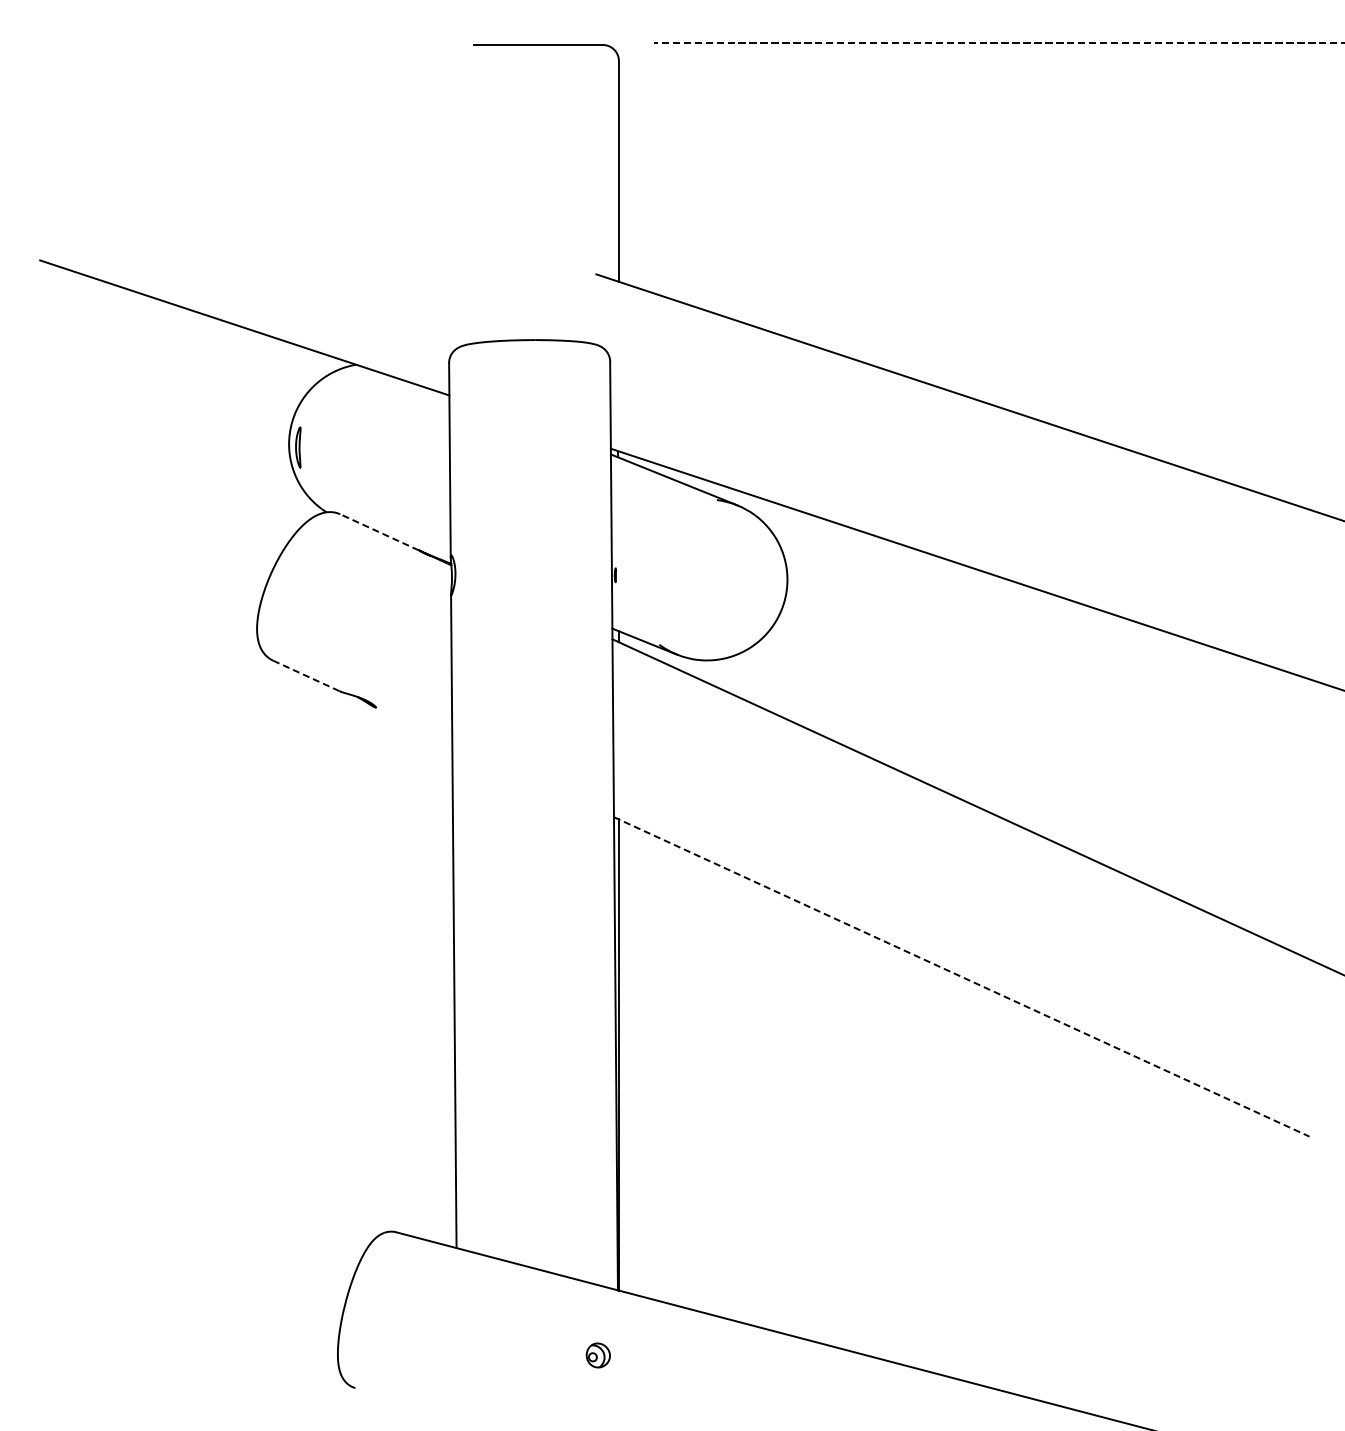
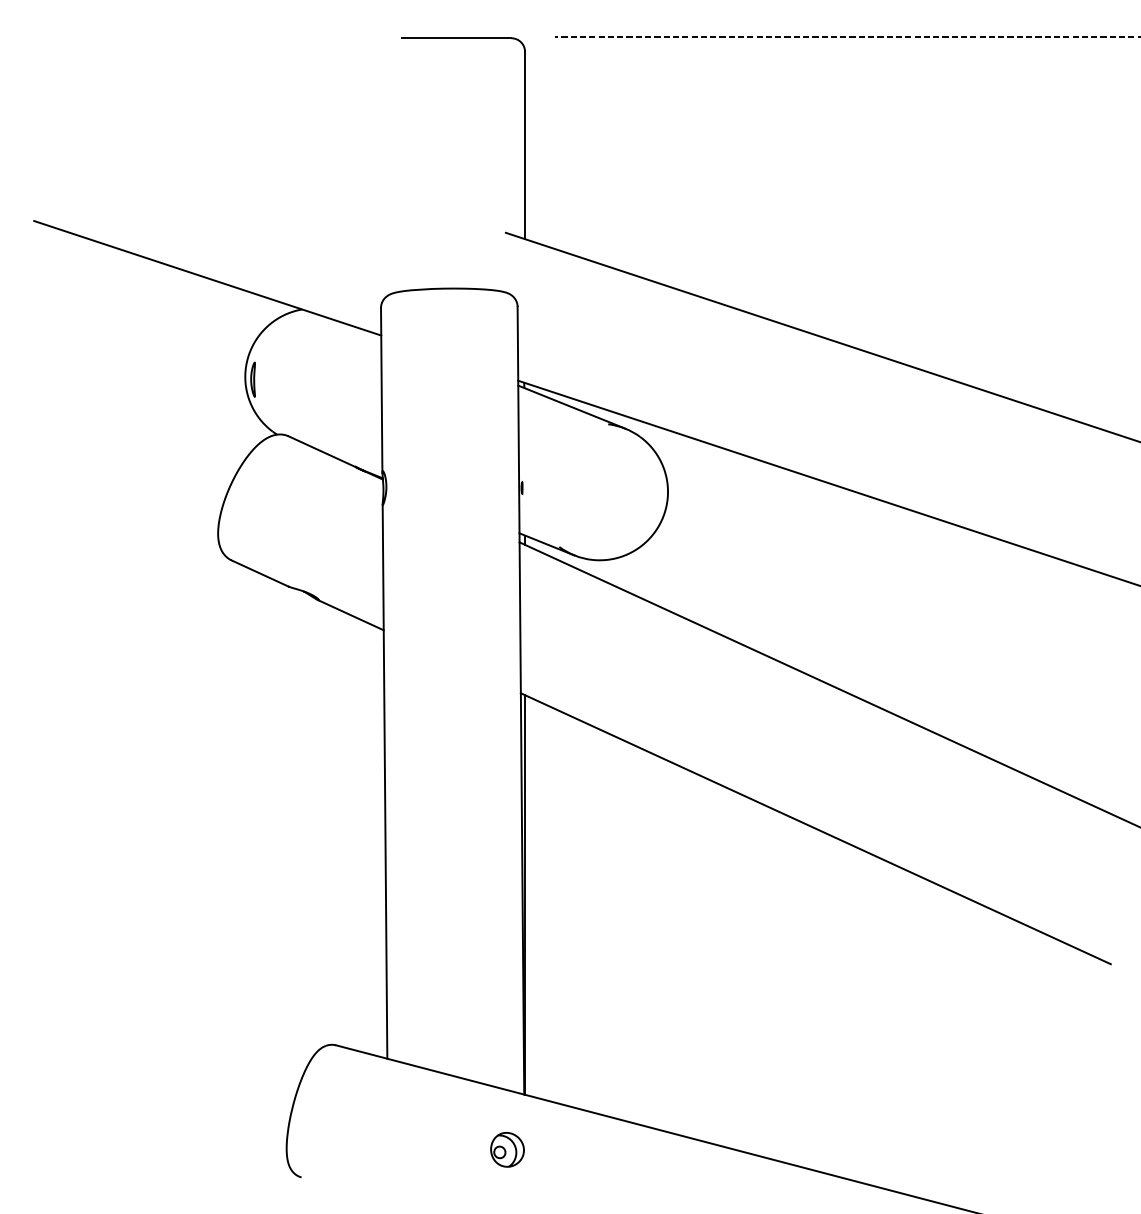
line: (379, 532) -> (321, 451), dashed -> solid
line: (307, 676) -> (260, 573), dashed -> solid
line: (413, 724) -> (350, 614), added
line: (961, 976) -> (815, 828), dashed -> solid
part: (598, 1355) -> (507, 1149), size x1.67

